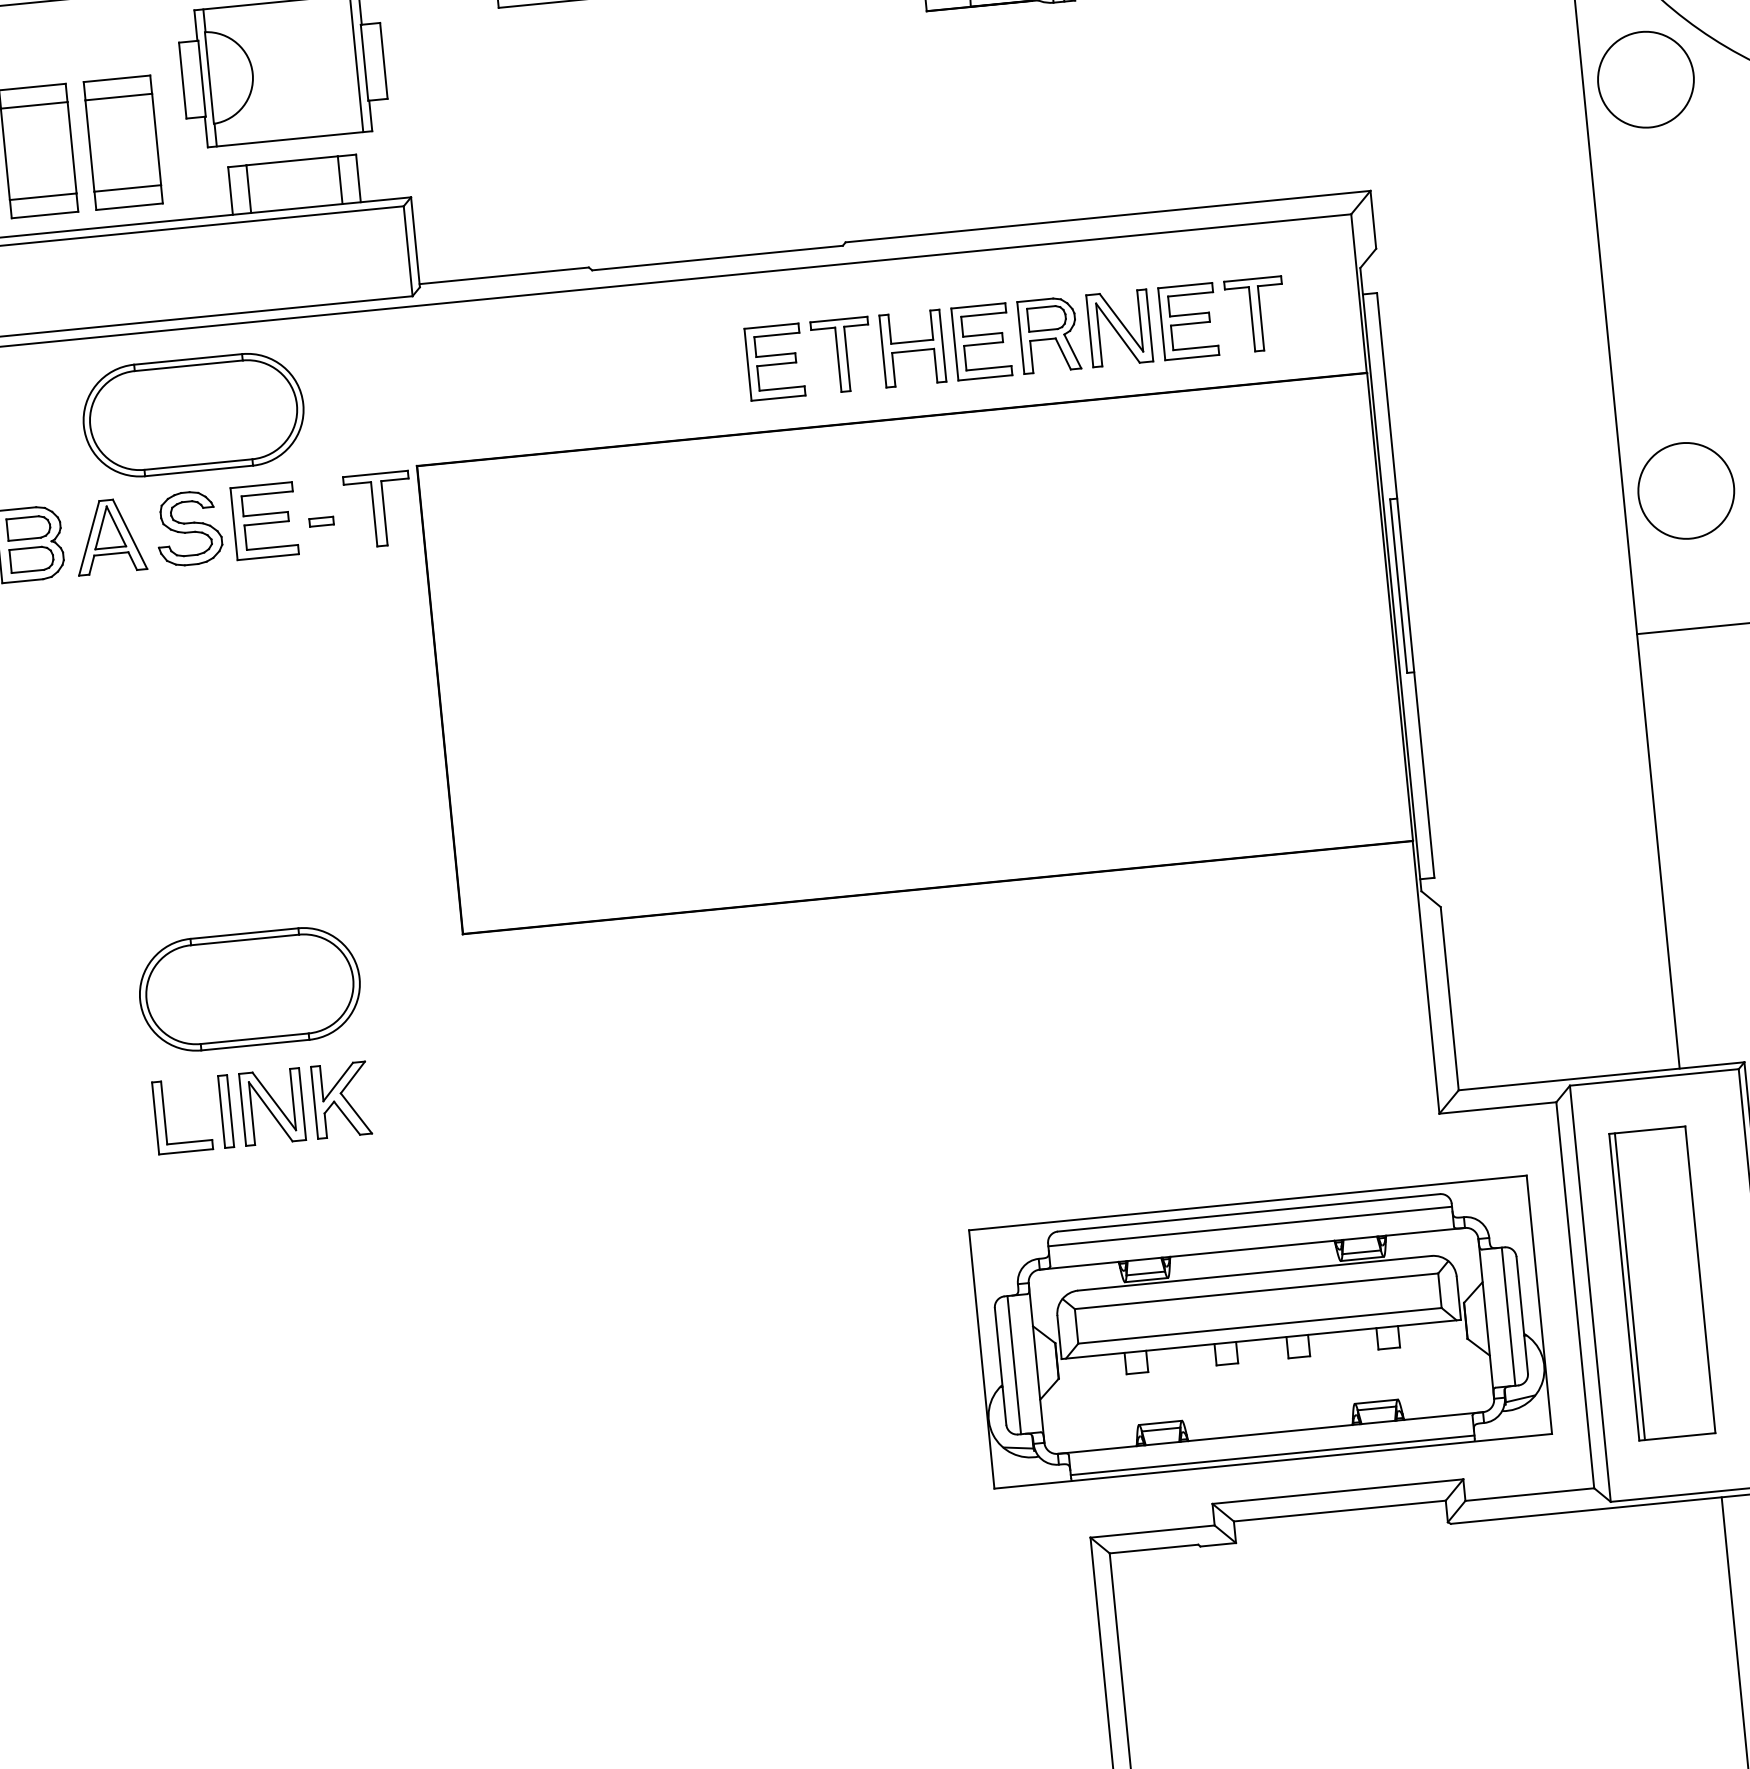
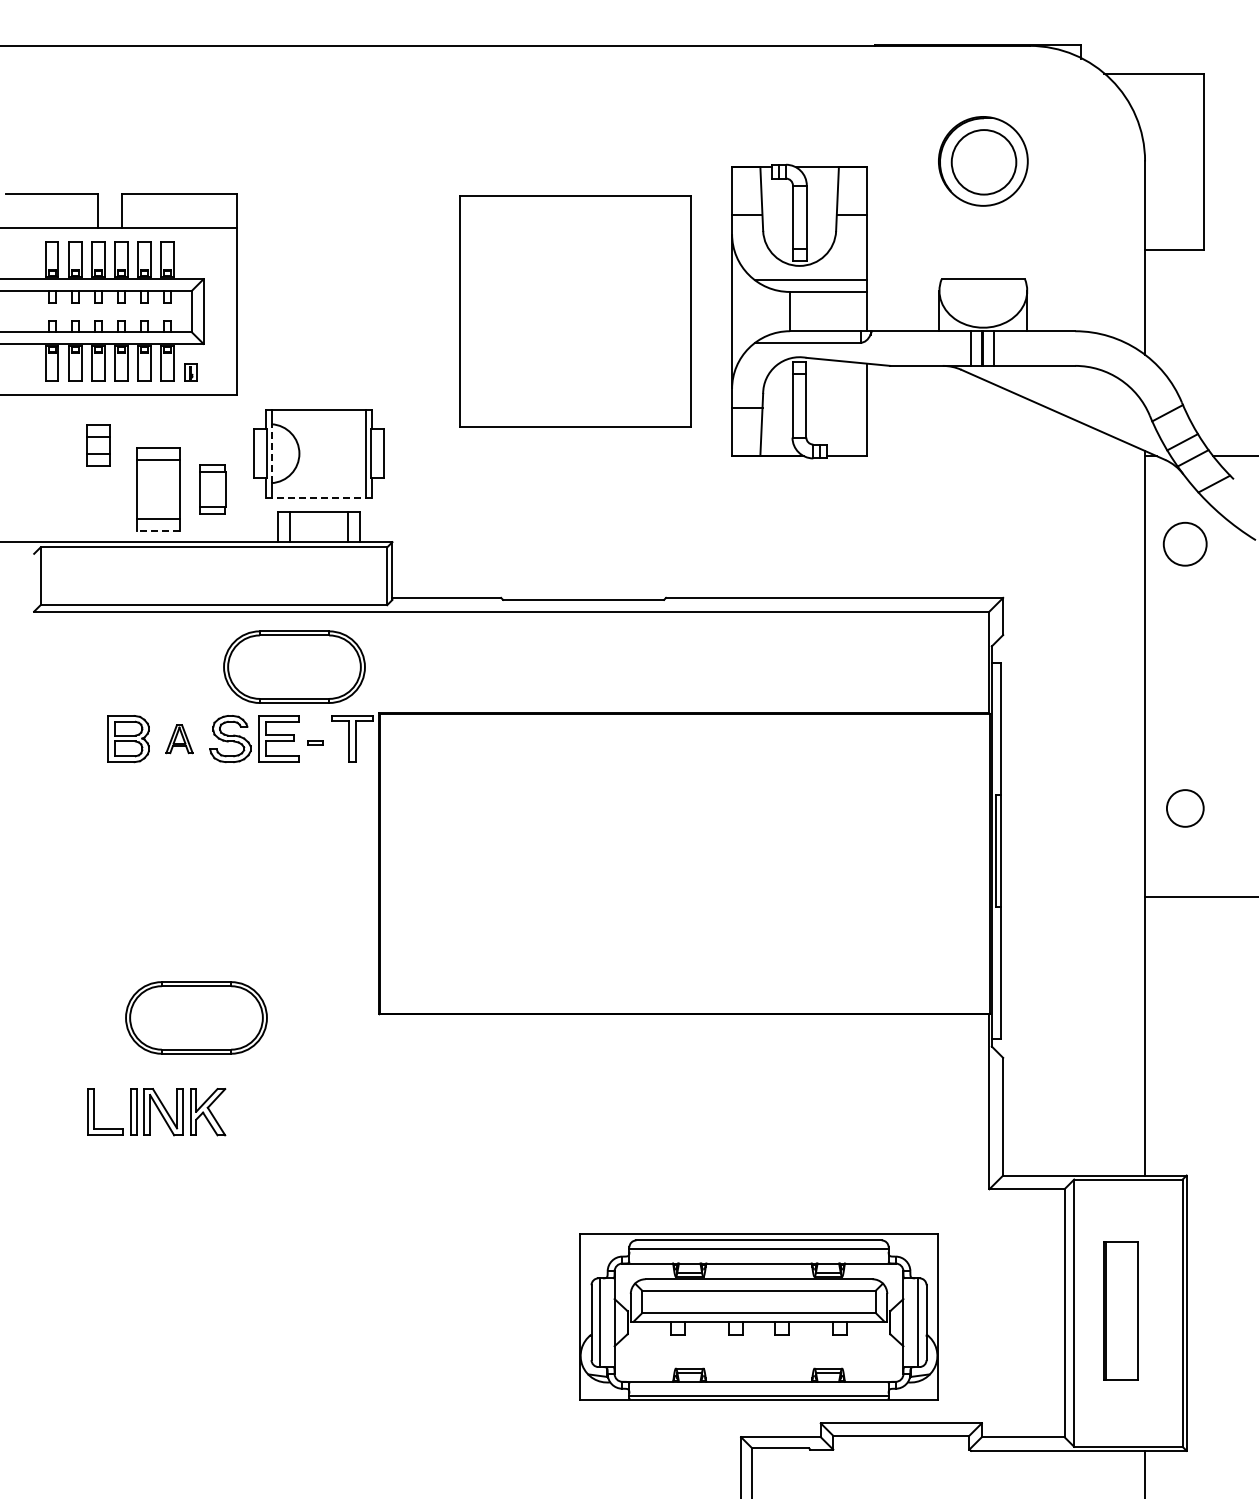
line: (209, 77) -> (271, 453), solid -> dashed
circle: (1644, 78) -> (1184, 543), size x0.7
line: (290, 138) -> (319, 497), solid -> dashed
part: (122, 142) -> (212, 489), size x0.6
line: (43, 215) -> (157, 530), solid -> dashed
part: (1016, 338) -> (768, 669), removed
part: (193, 414) -> (294, 666), moved
circle: (1685, 491) -> (1184, 808), size x0.6
part: (109, 537) -> (179, 739), size x0.6
part: (249, 988) -> (196, 1017), moved
part: (261, 1108) -> (156, 1112), moved
part: (1662, 1284) -> (1120, 1311), size x0.7
part: (1259, 1331) -> (758, 1316), moved

